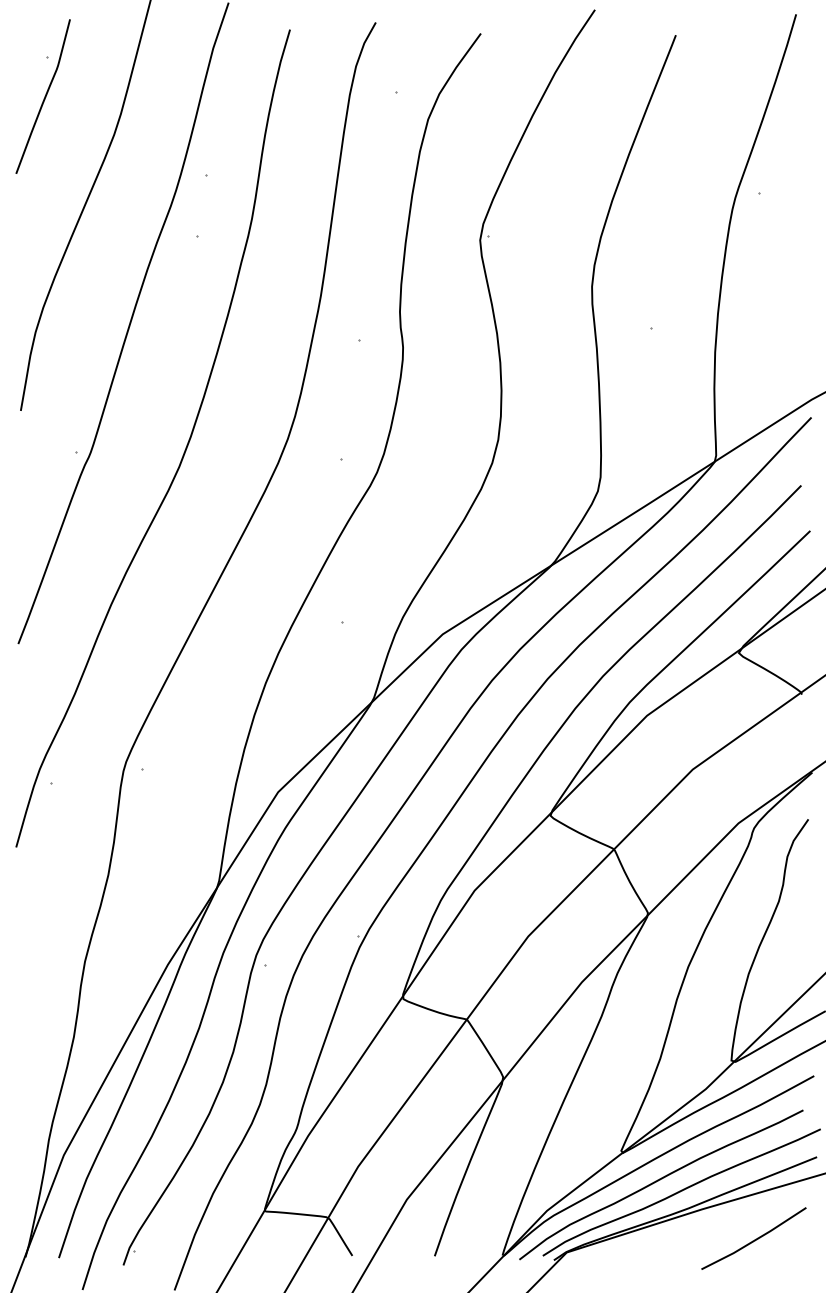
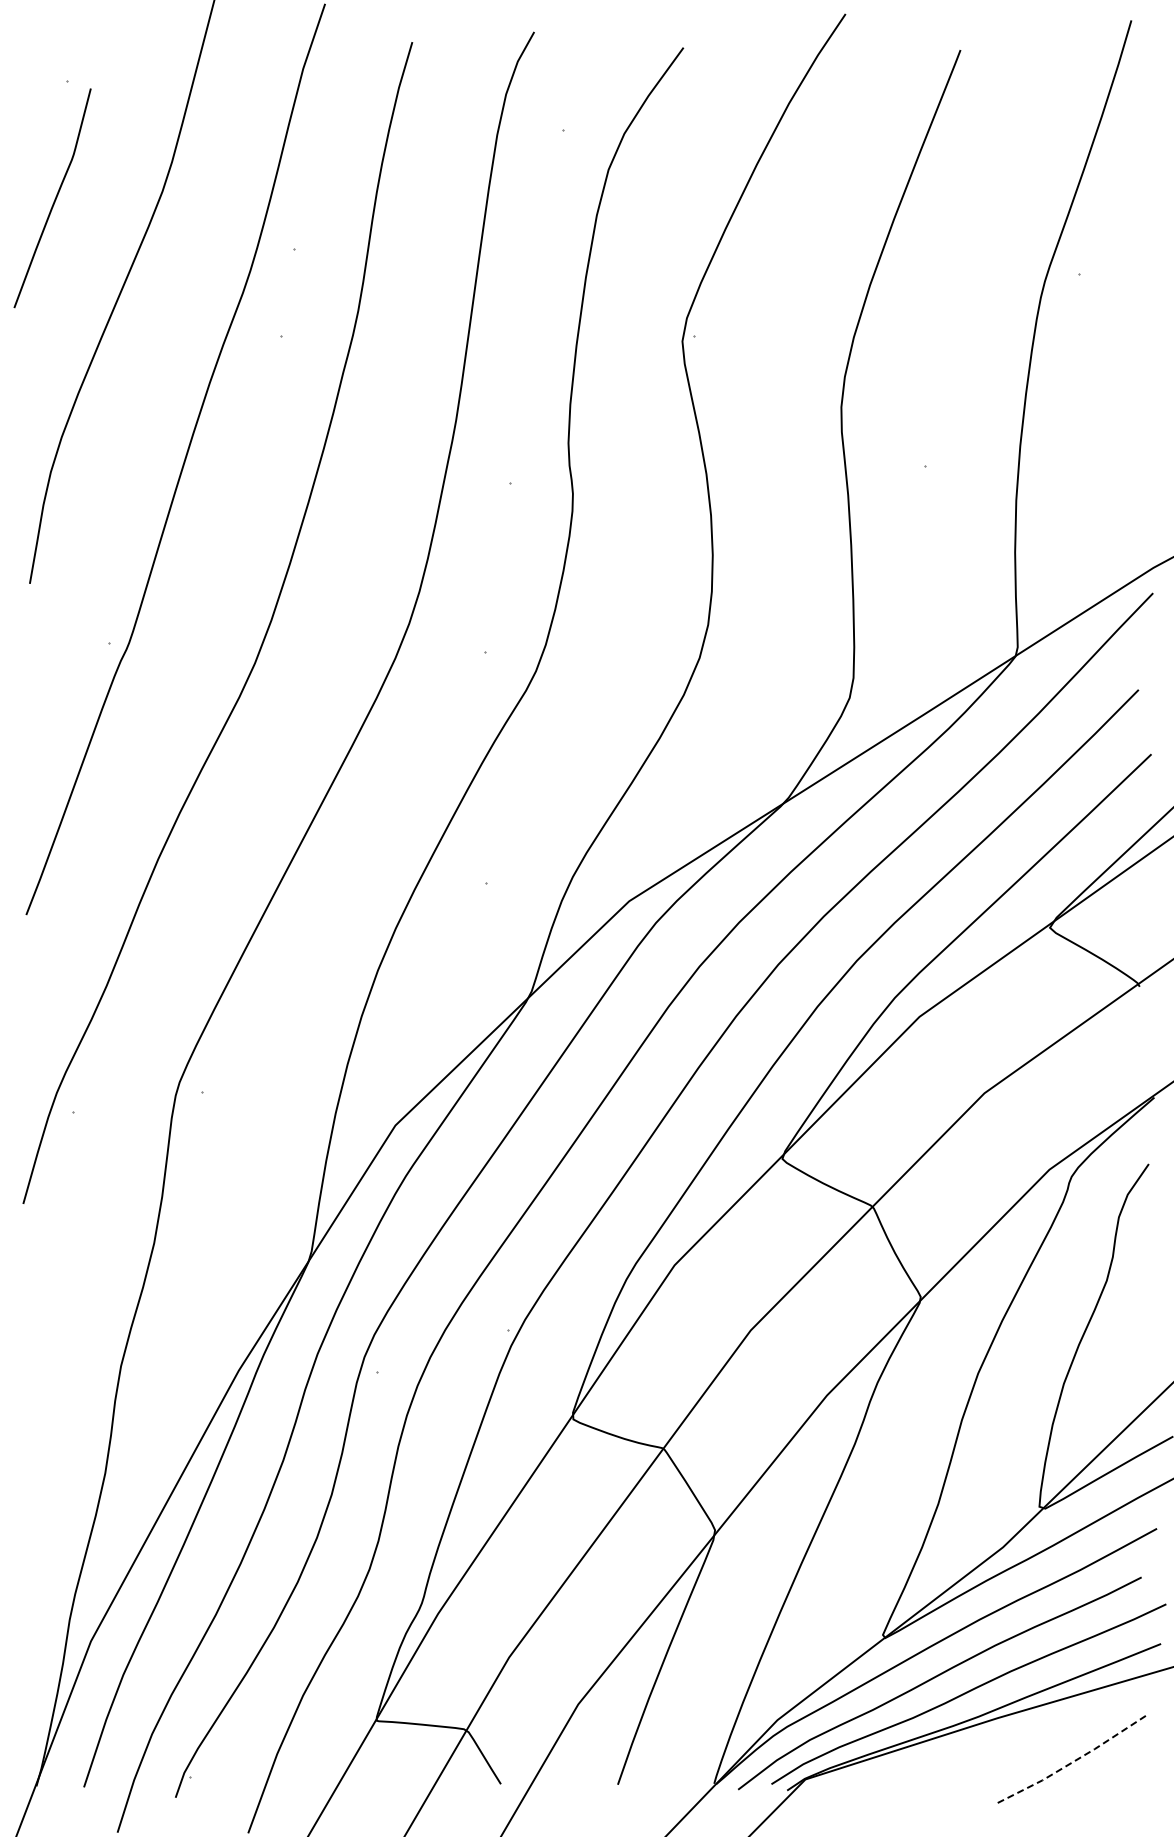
curve: (44, 97) -> (54, 199), moved
line: (754, 1240) -> (1072, 1762), solid -> dashed

